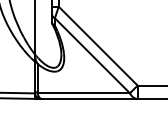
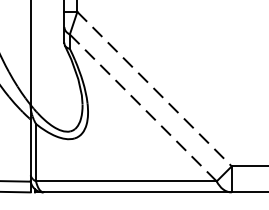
line: (98, 46) -> (155, 89), solid -> dashed
line: (92, 56) -> (143, 109), solid -> dashed

